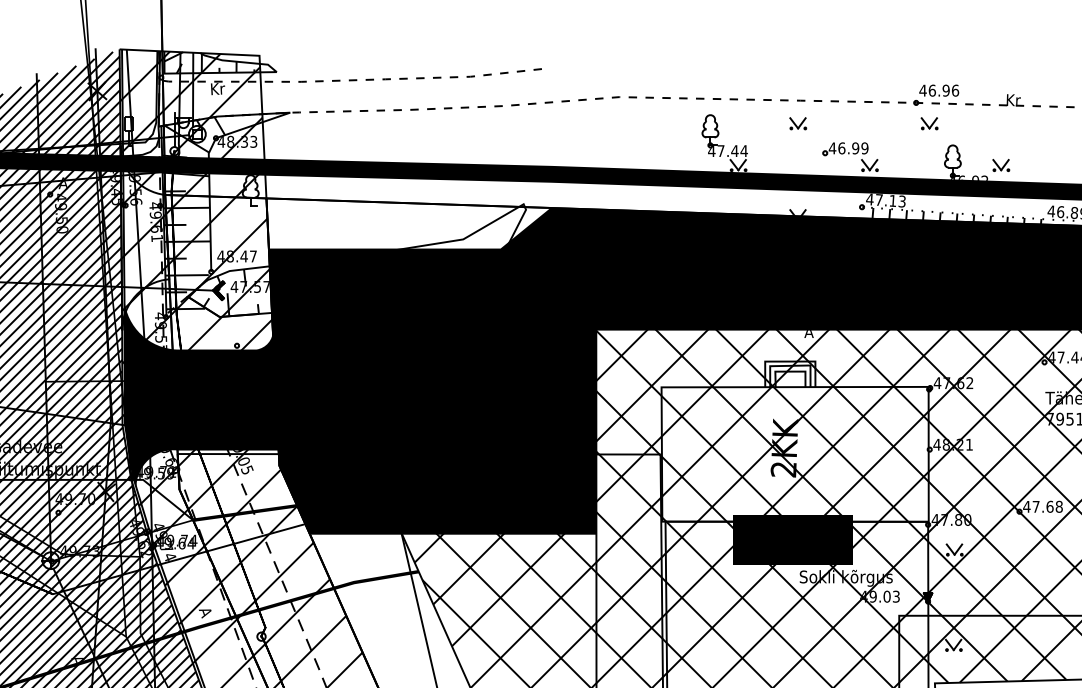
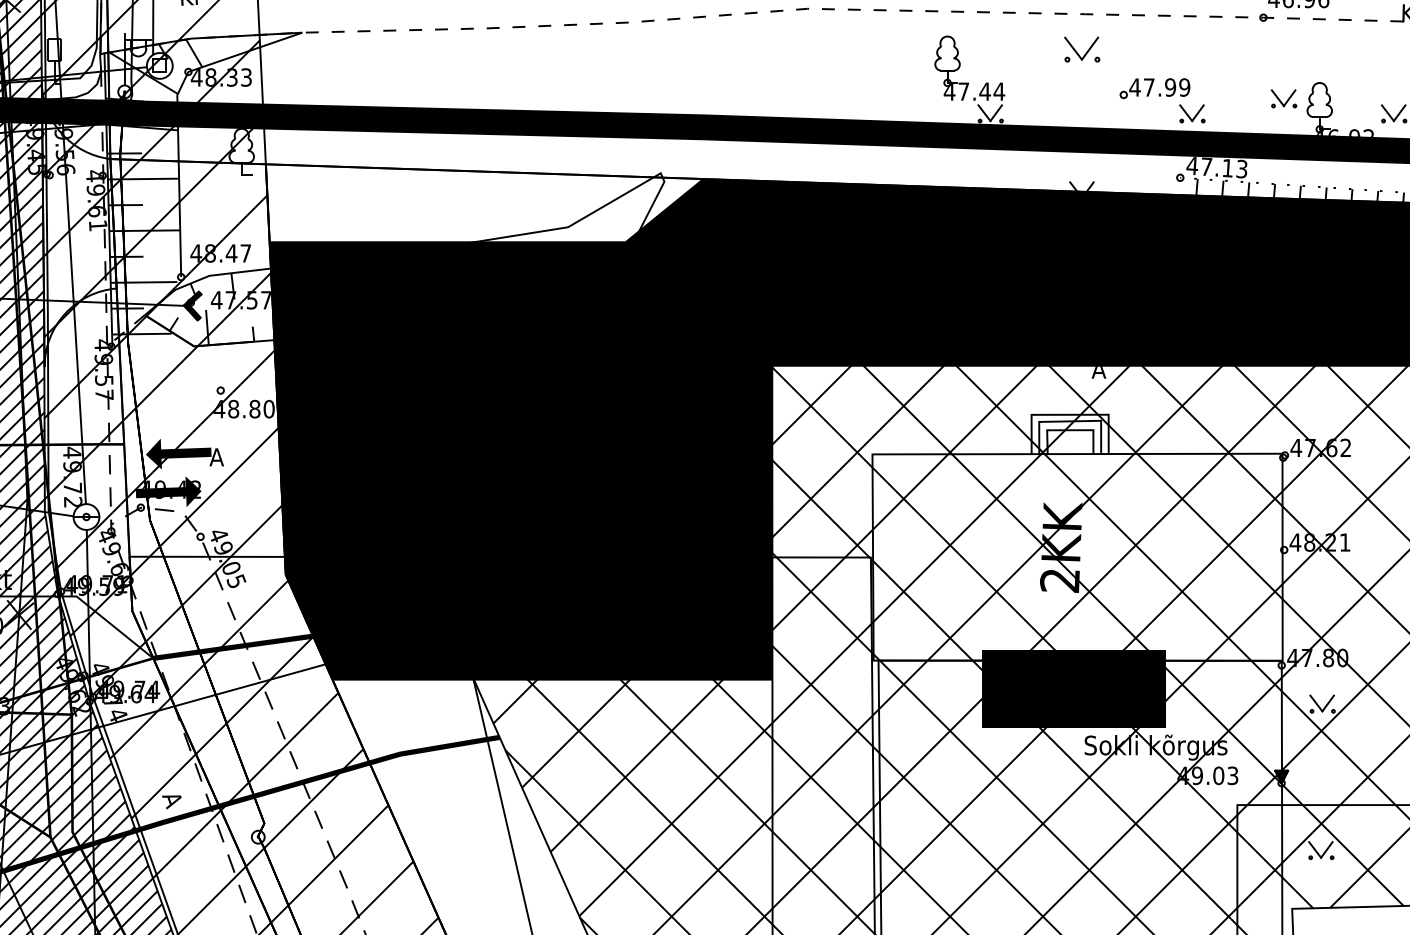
part: (798, 123) -> (1082, 49), size x1.4
part: (929, 123) -> (1283, 98), moved
text: (841, 148) -> (1148, 87), 46.99 -> 47.99
fill: (201, 393) -> (166, 463), removed

